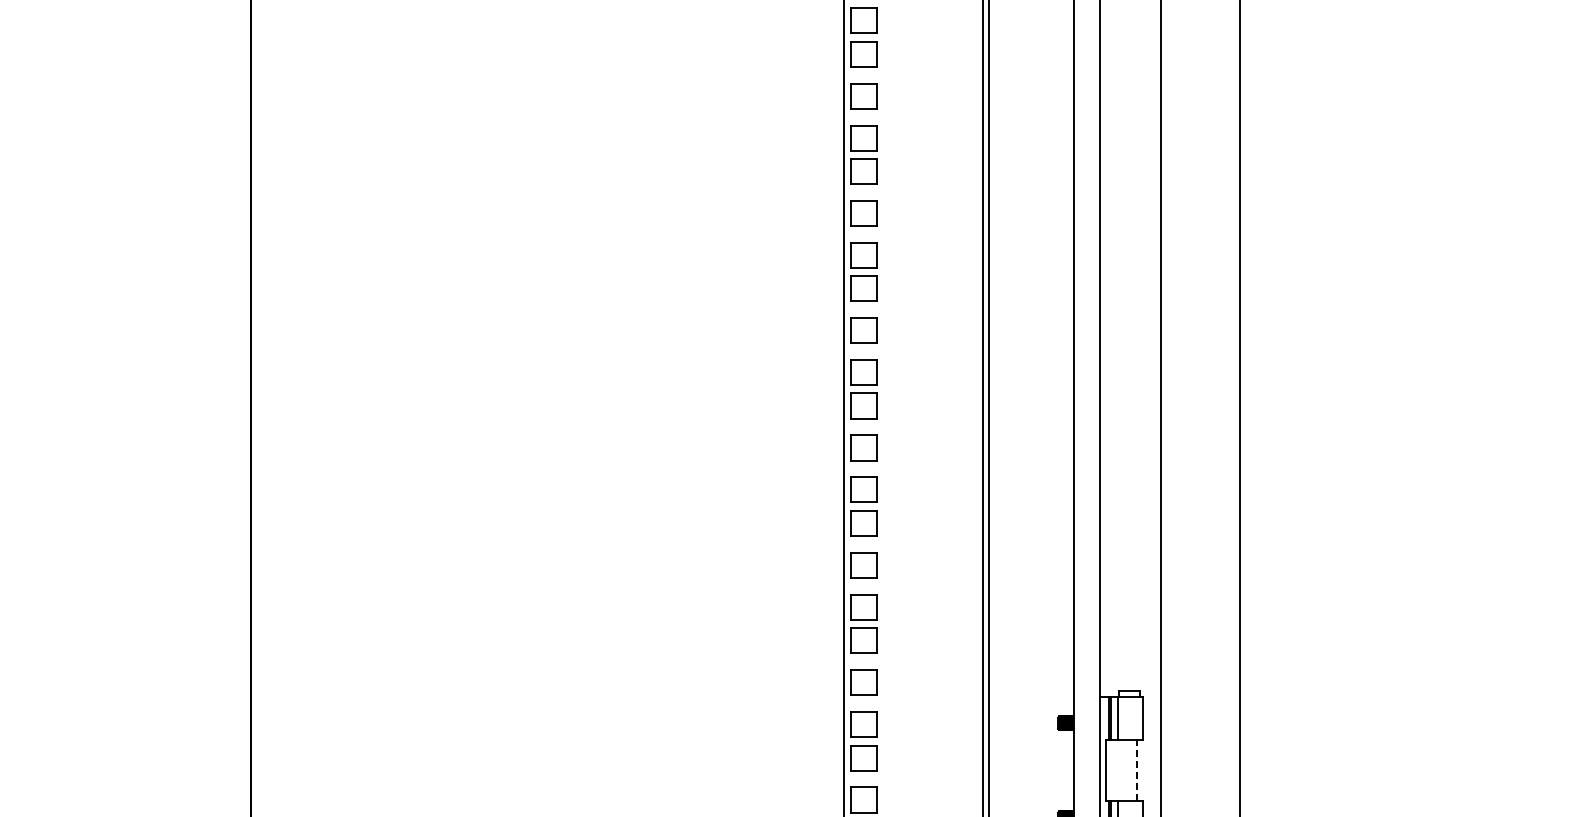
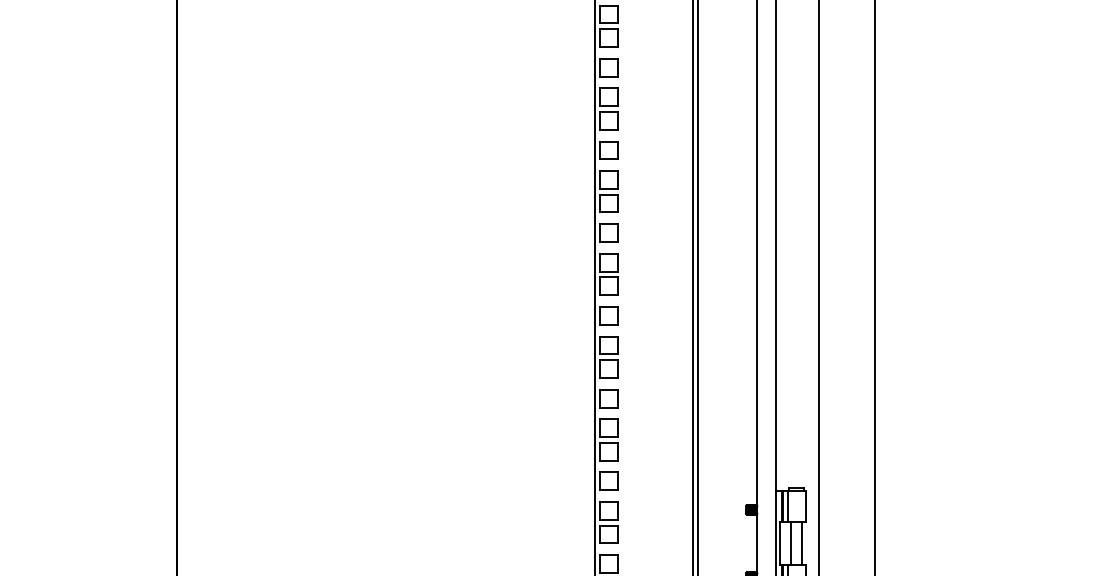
line: (1121, 770) -> (790, 543), added
line: (1136, 770) -> (801, 543), dashed -> solid

